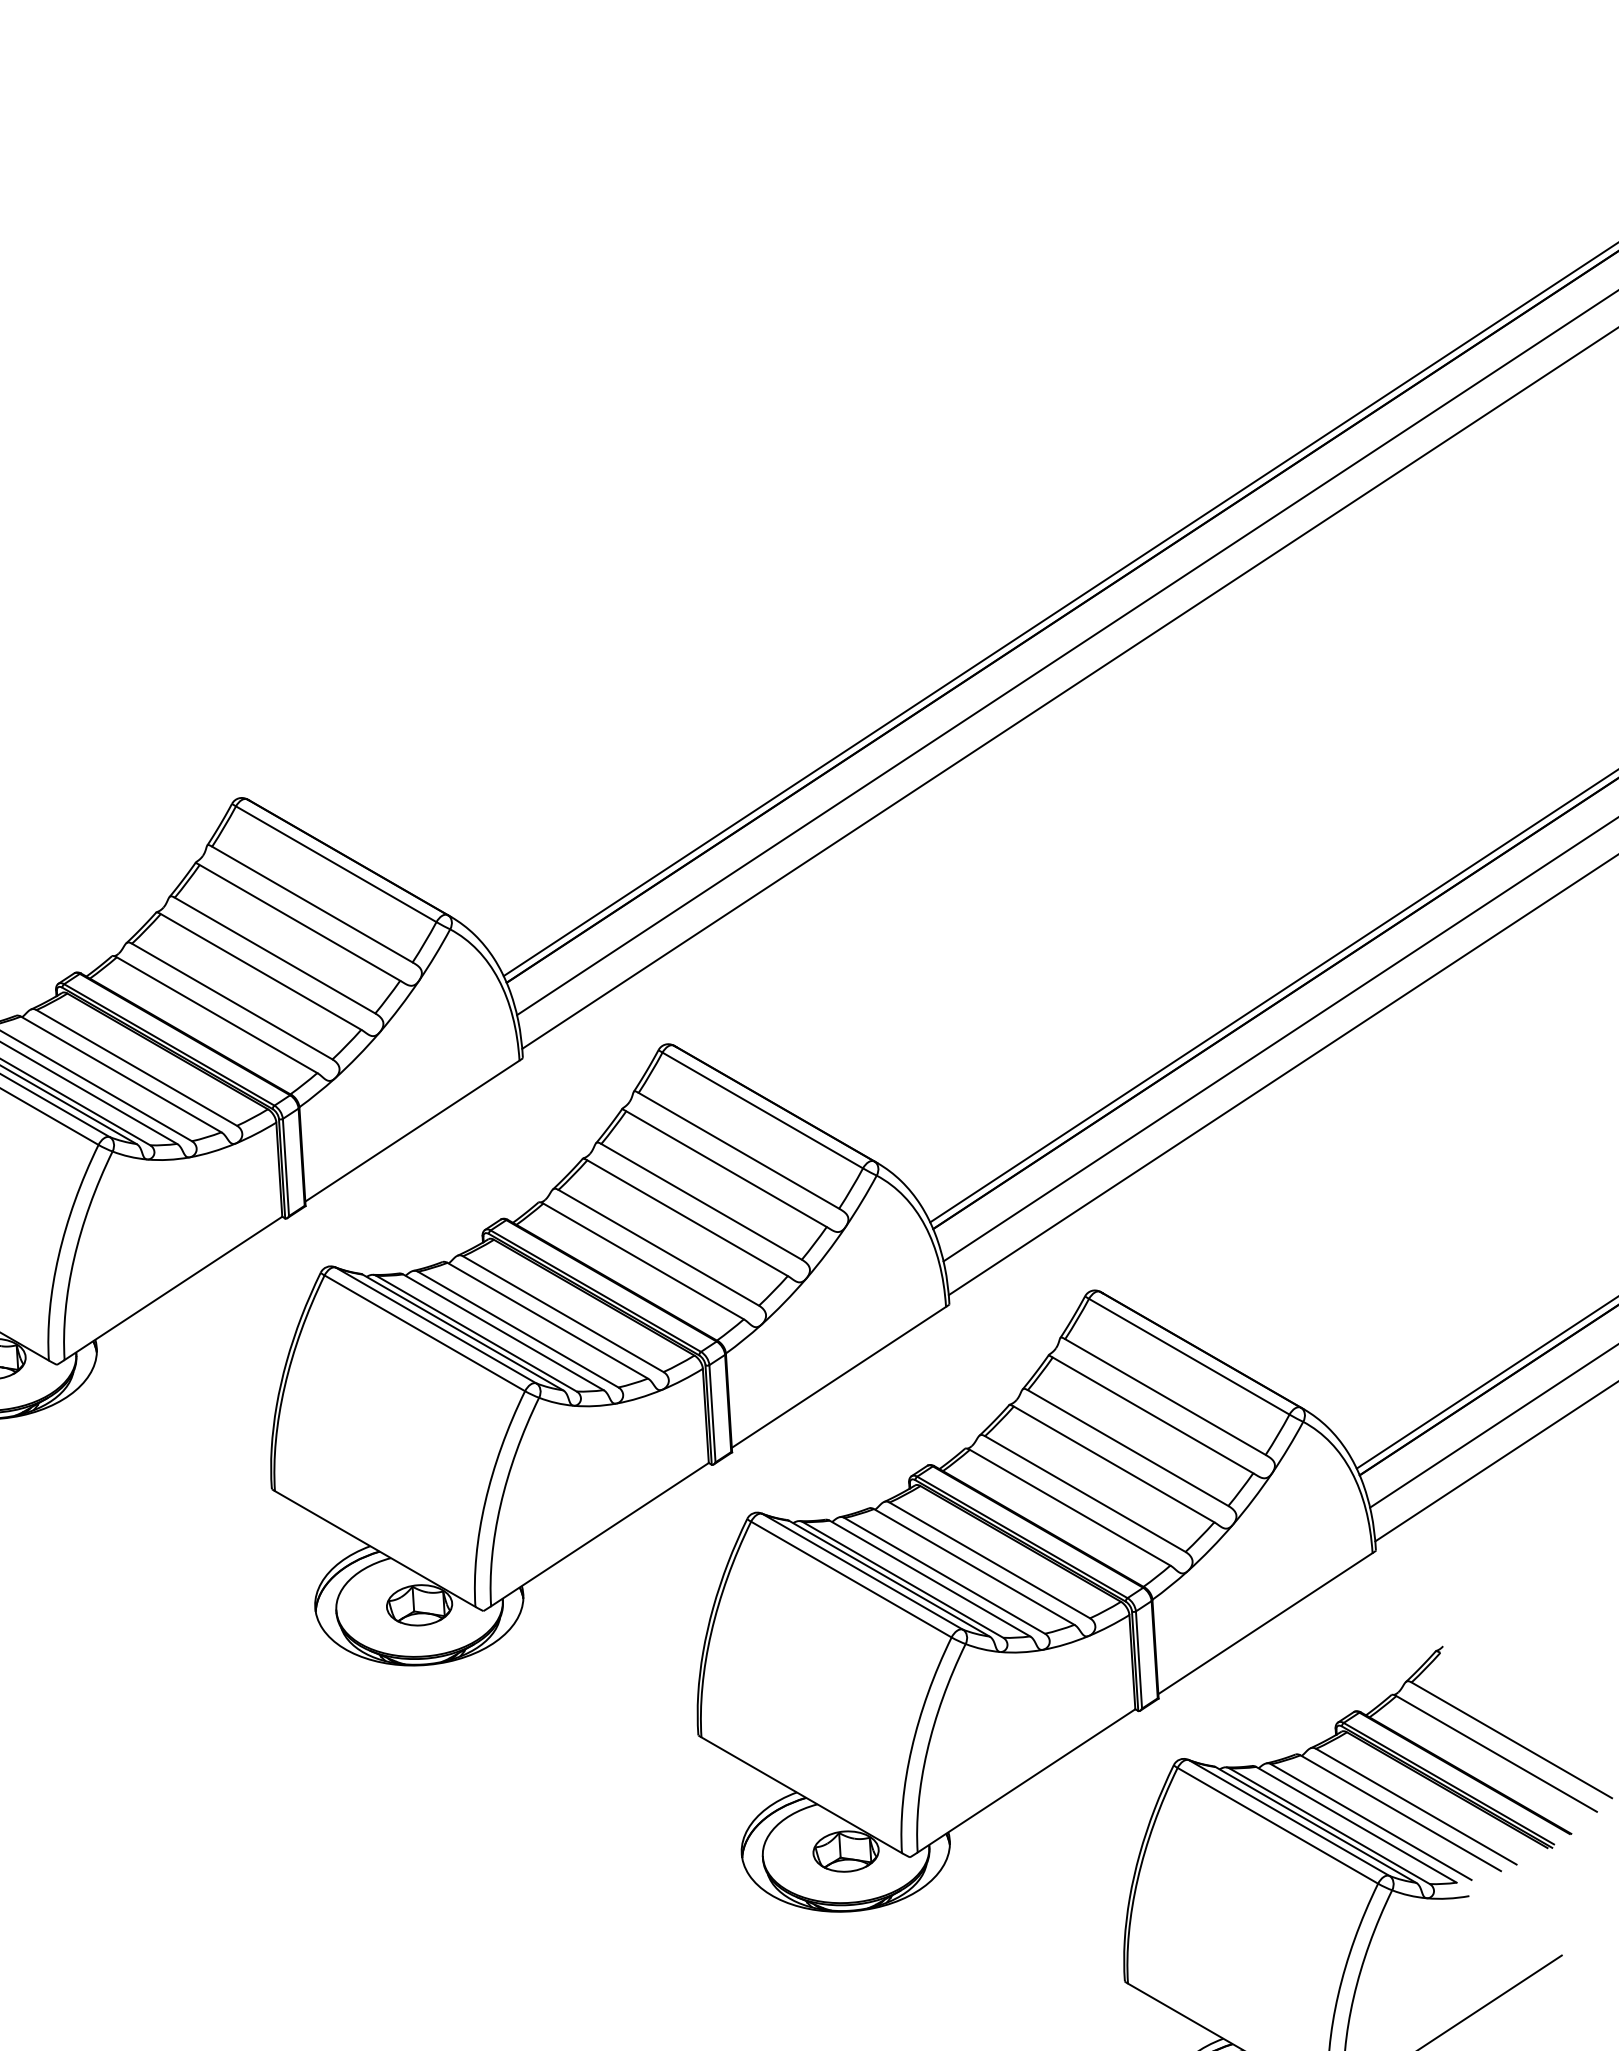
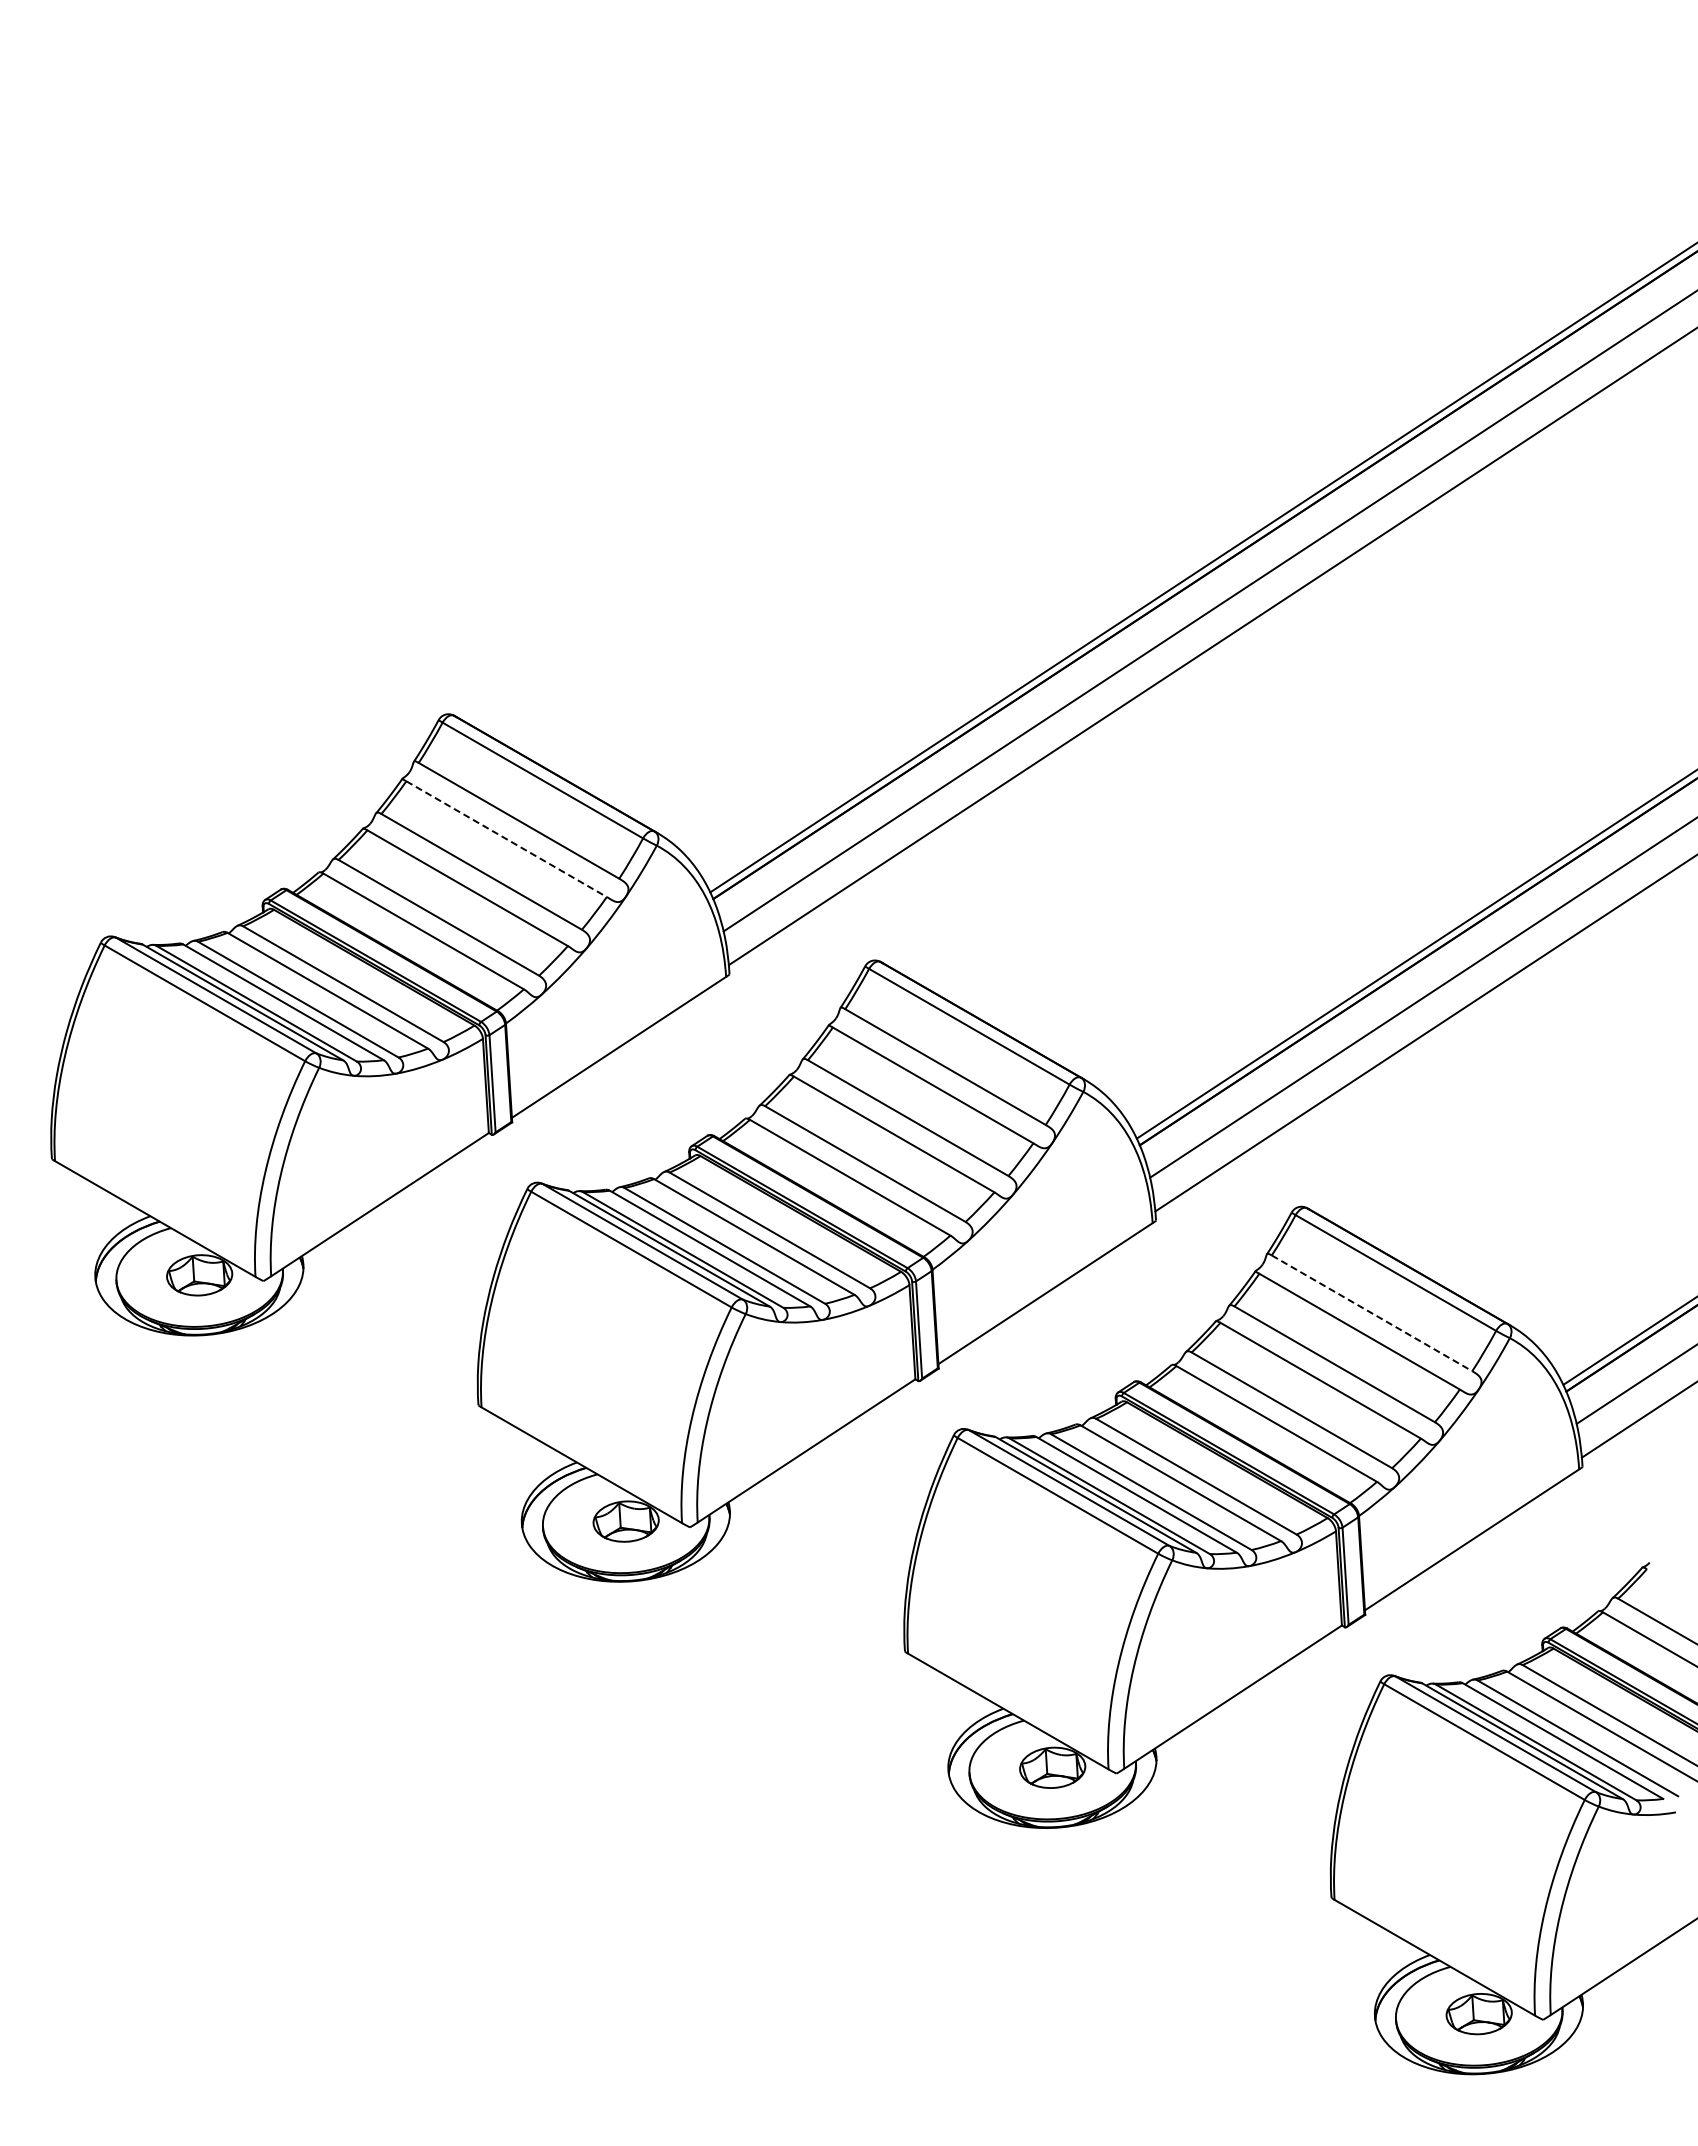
line: (299, 923) -> (506, 839), solid -> dashed
line: (1165, 1397) -> (1372, 1313), solid -> dashed

